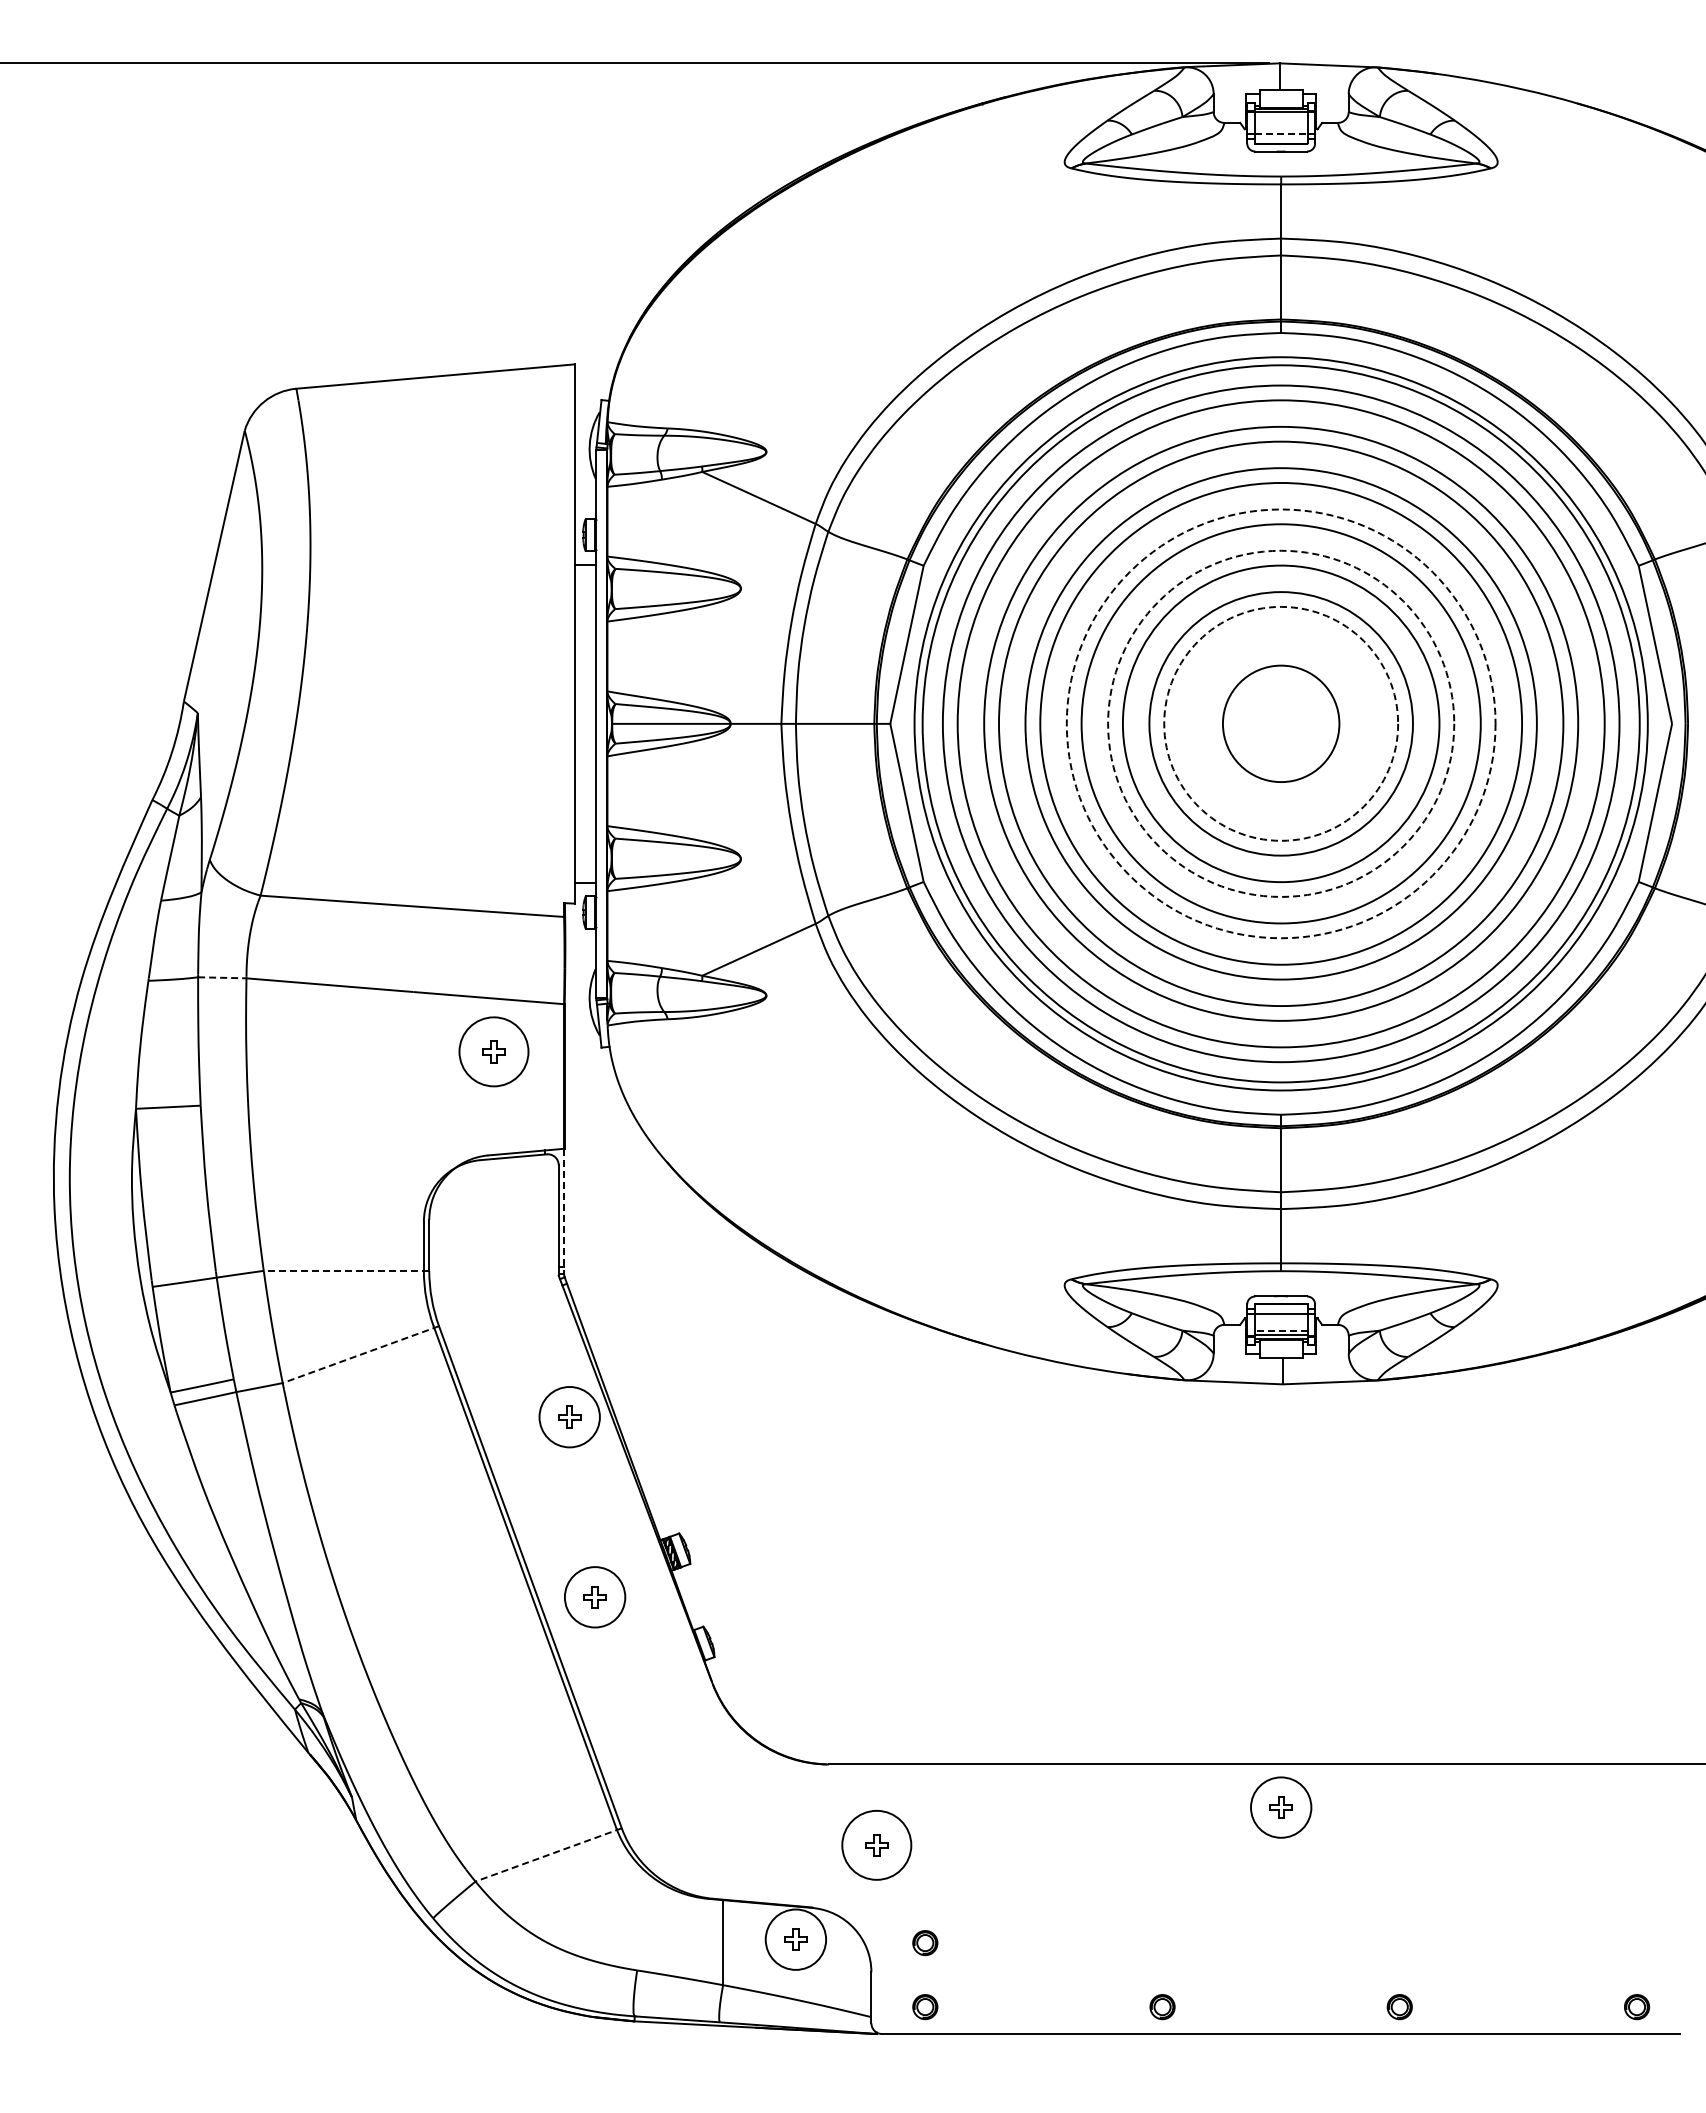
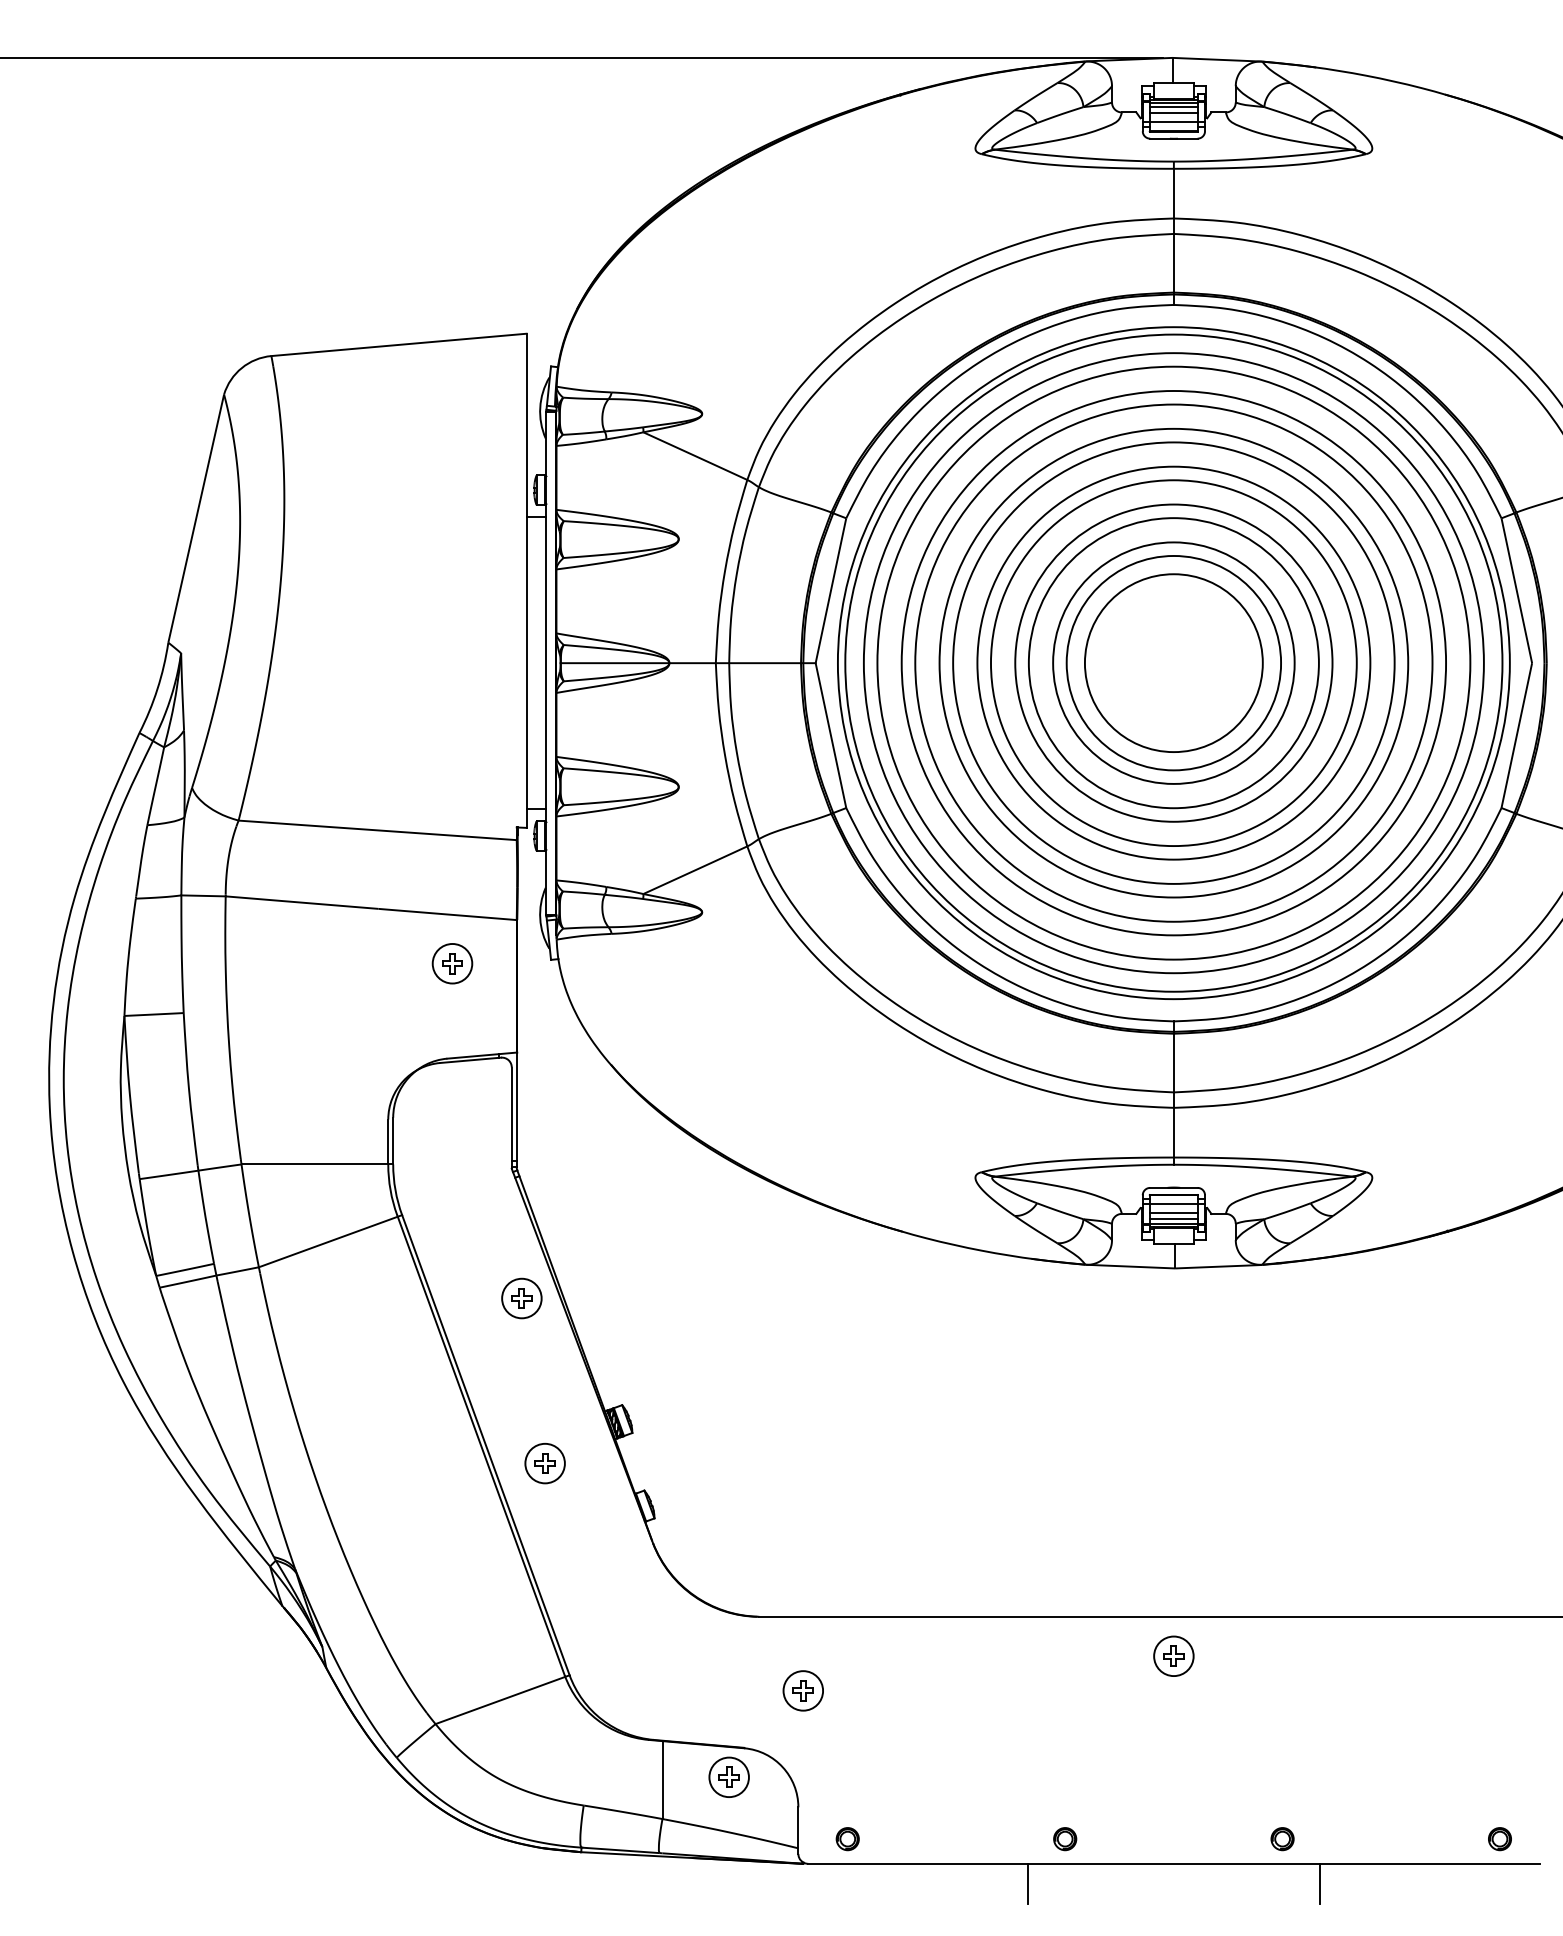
line: (1280, 117) -> (1173, 107), added
line: (1280, 124) -> (1173, 113), added
line: (1281, 133) -> (1174, 122), dashed -> solid
circle: (1280, 723) -> (1173, 662), dashed -> solid
circle: (1281, 723) -> (1174, 662), dashed -> solid
circle: (1281, 723) -> (1174, 662), dashed -> solid
circle: (1281, 723) -> (1174, 662), size x1.67
line: (222, 977) -> (203, 895), dashed -> solid
circle: (493, 1051) -> (452, 963), size x0.62
line: (564, 1211) -> (517, 1110), dashed -> solid
line: (346, 1270) -> (317, 1164), dashed -> solid
line: (1280, 1323) -> (1173, 1212), added
line: (1280, 1330) -> (1173, 1219), dashed -> solid
line: (360, 1354) -> (330, 1241), dashed -> solid
circle: (569, 1416) -> (521, 1297), size x0.71
circle: (594, 1596) -> (544, 1462), size x0.71
circle: (1280, 1807) -> (1173, 1656), size x0.71
circle: (876, 1844) -> (803, 1690), size x0.62
line: (548, 1854) -> (502, 1699), dashed -> solid
circle: (795, 1939) -> (728, 1777), size x0.71
part: (925, 1943) -> (847, 1780), removed
line: (1122, 2056) -> (1028, 1884), added
line: (1440, 2056) -> (1319, 1884), added

